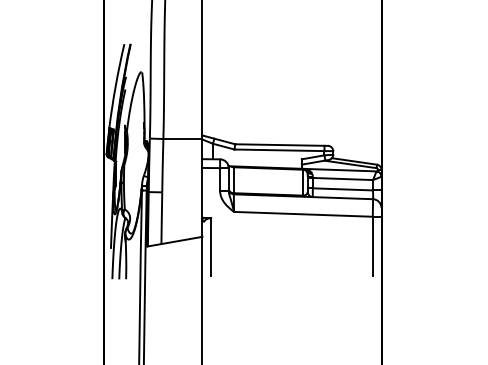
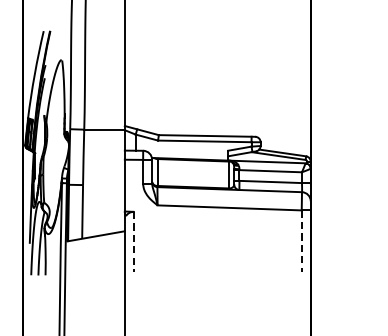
line: (372, 246) -> (301, 241), solid -> dashed
line: (211, 247) -> (134, 242), solid -> dashed

